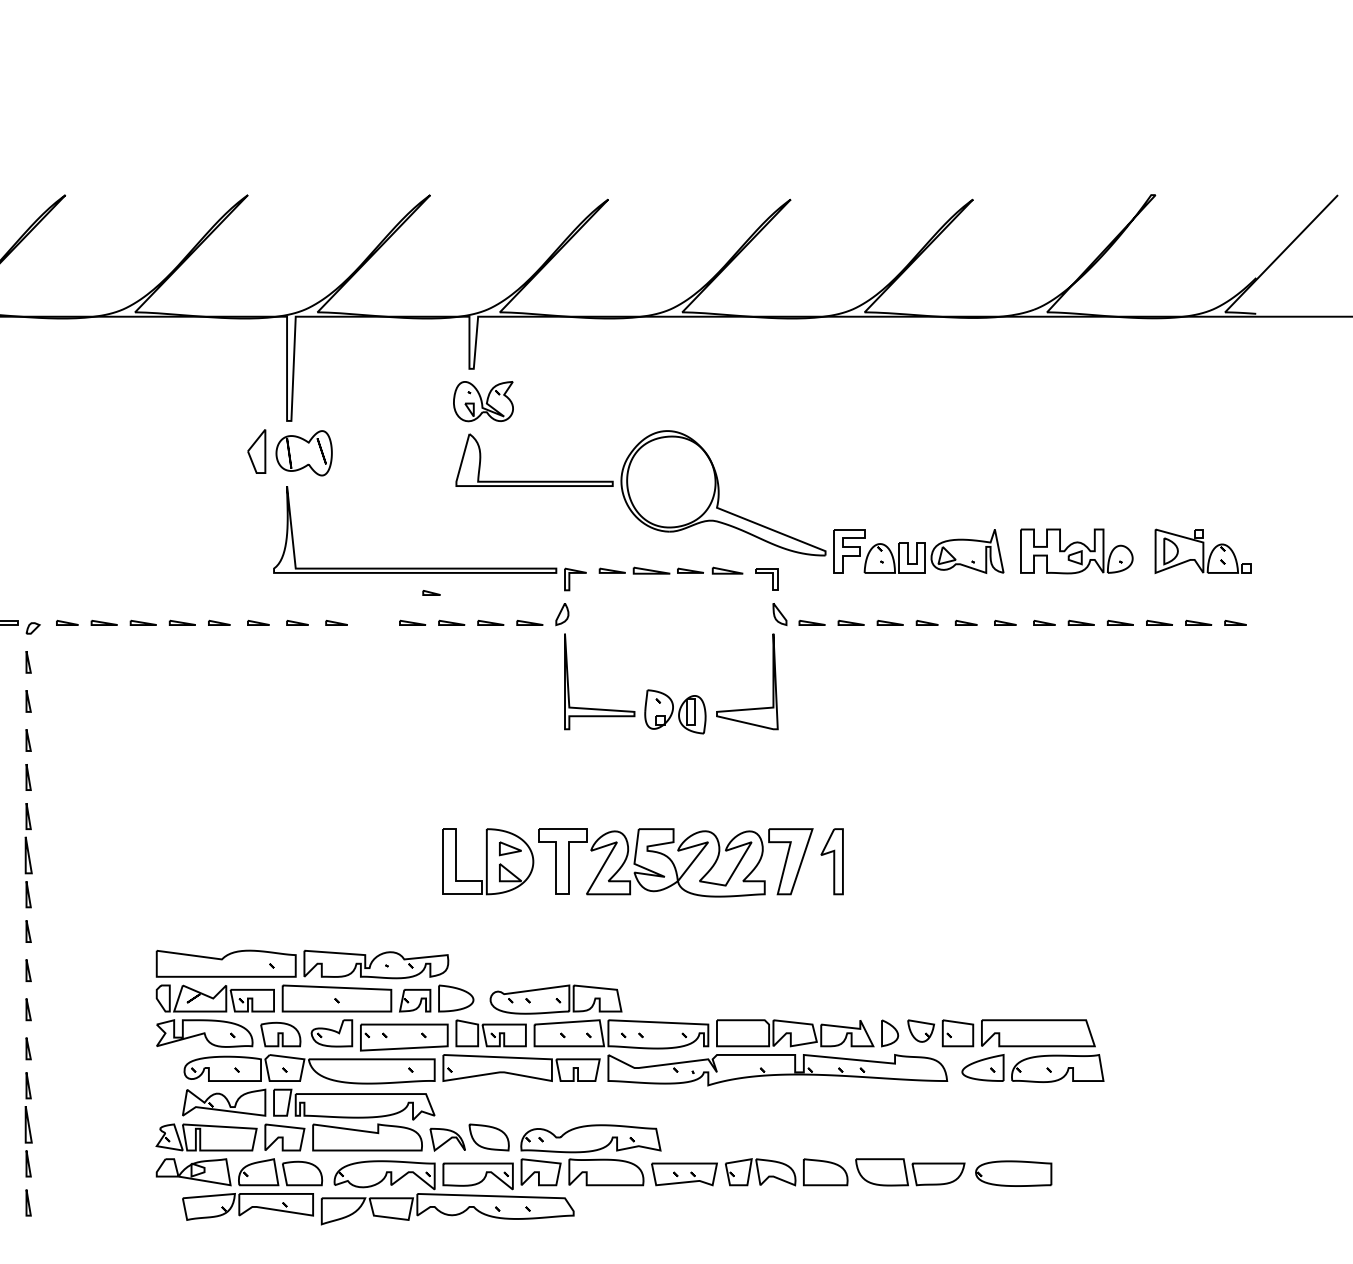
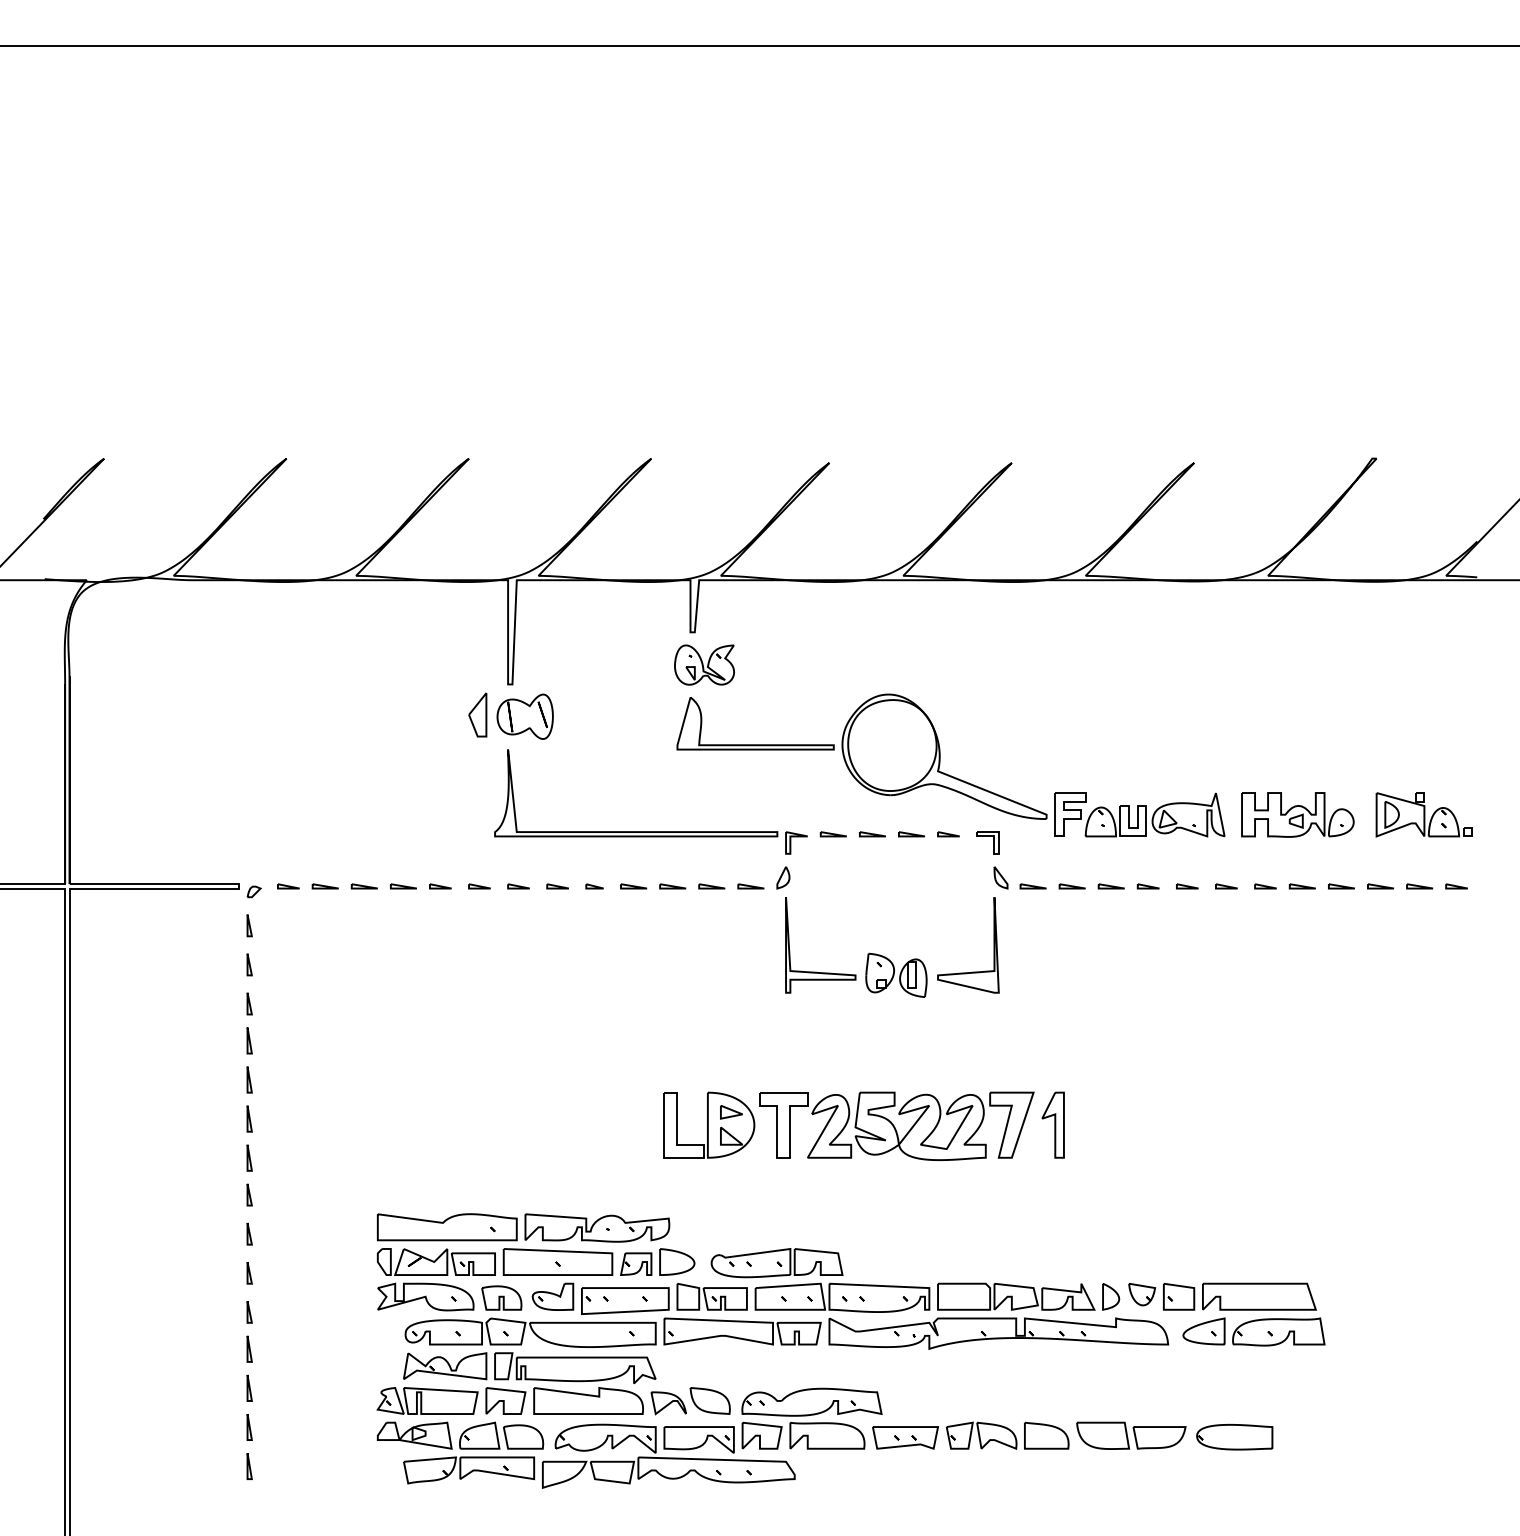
part: (651, 571) -> (872, 834), size x0.71
part: (727, 571) -> (948, 834), size x0.71
part: (431, 593) -> (594, 886), moved
part: (28, 855) -> (249, 1118), size x0.71
part: (28, 1124) -> (249, 1387), size x0.71

